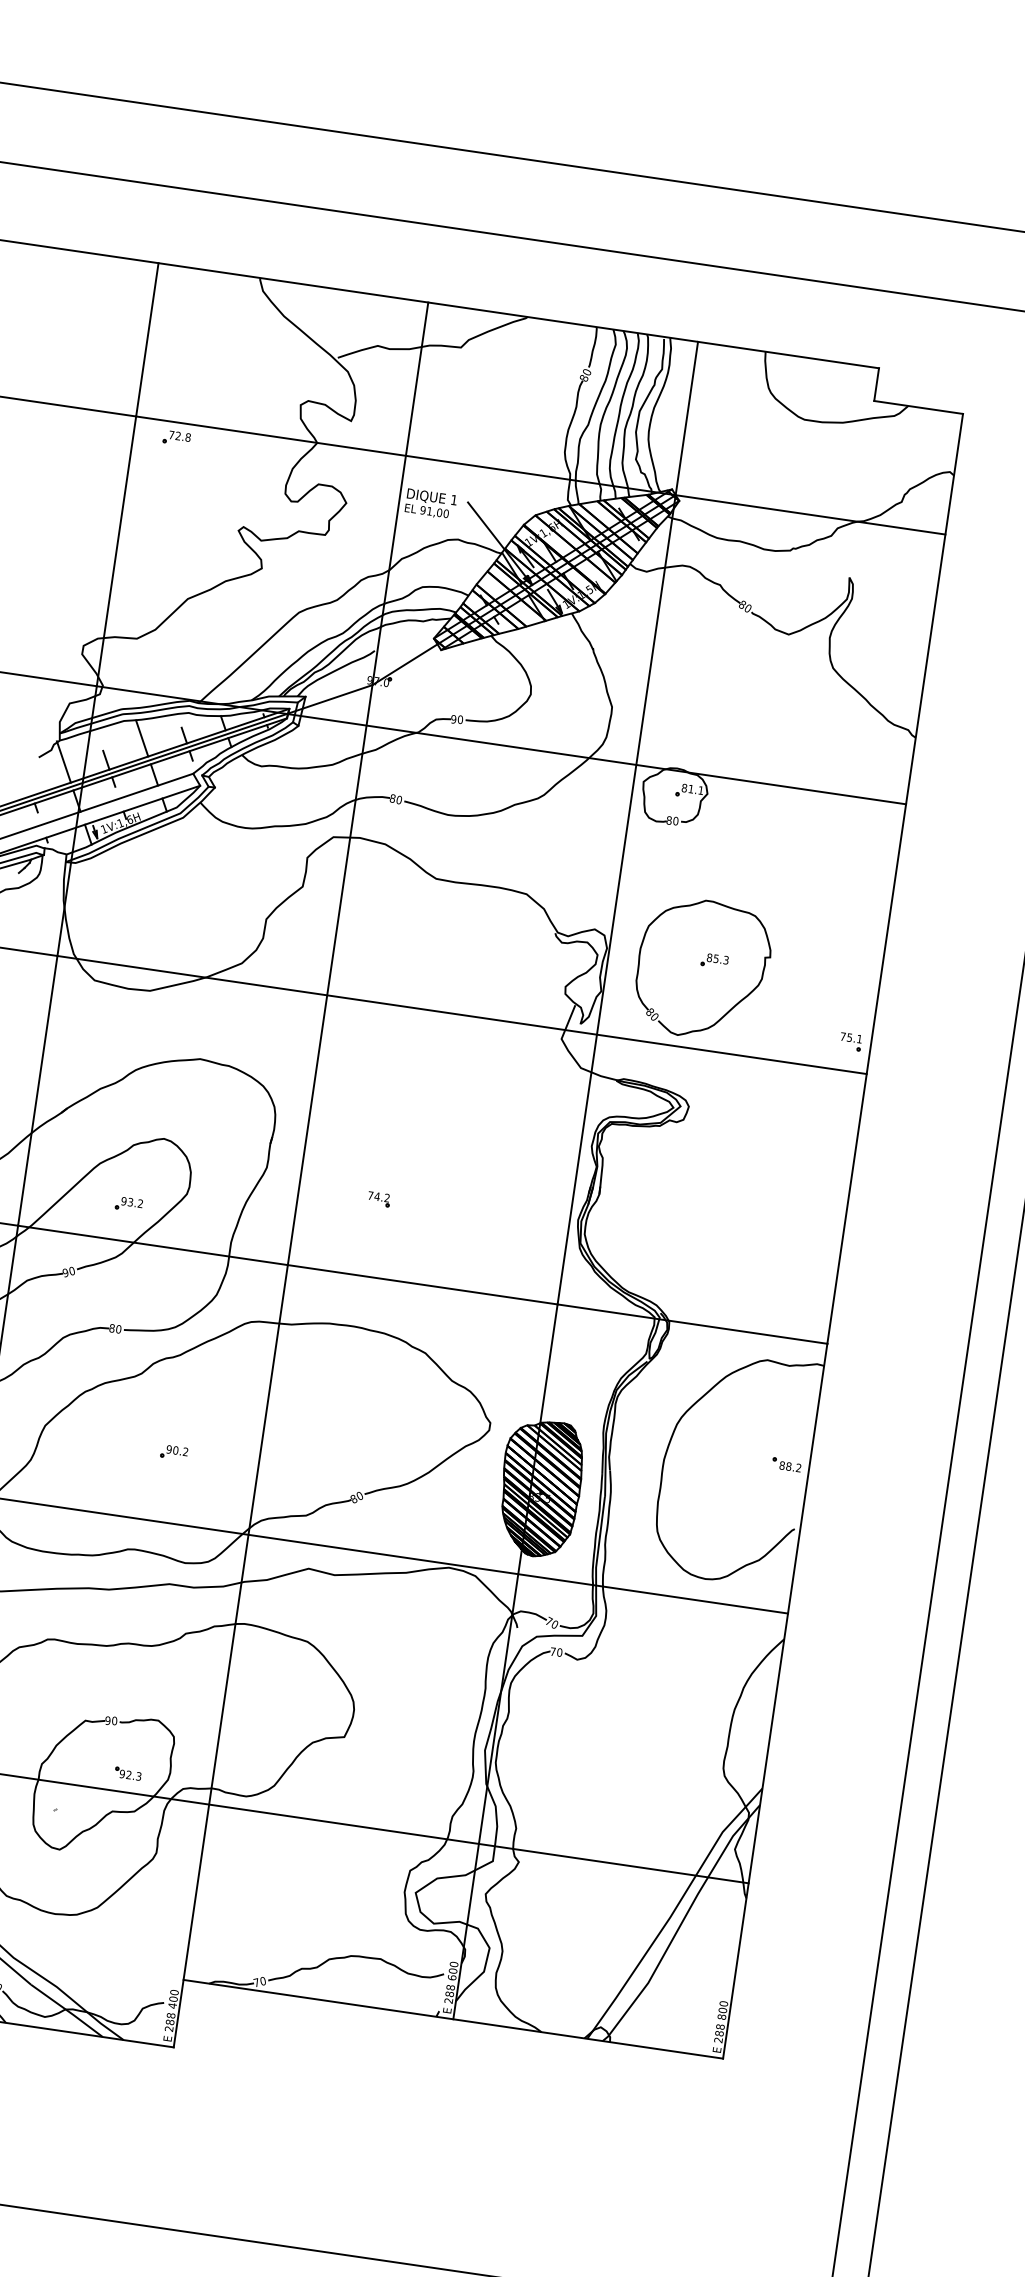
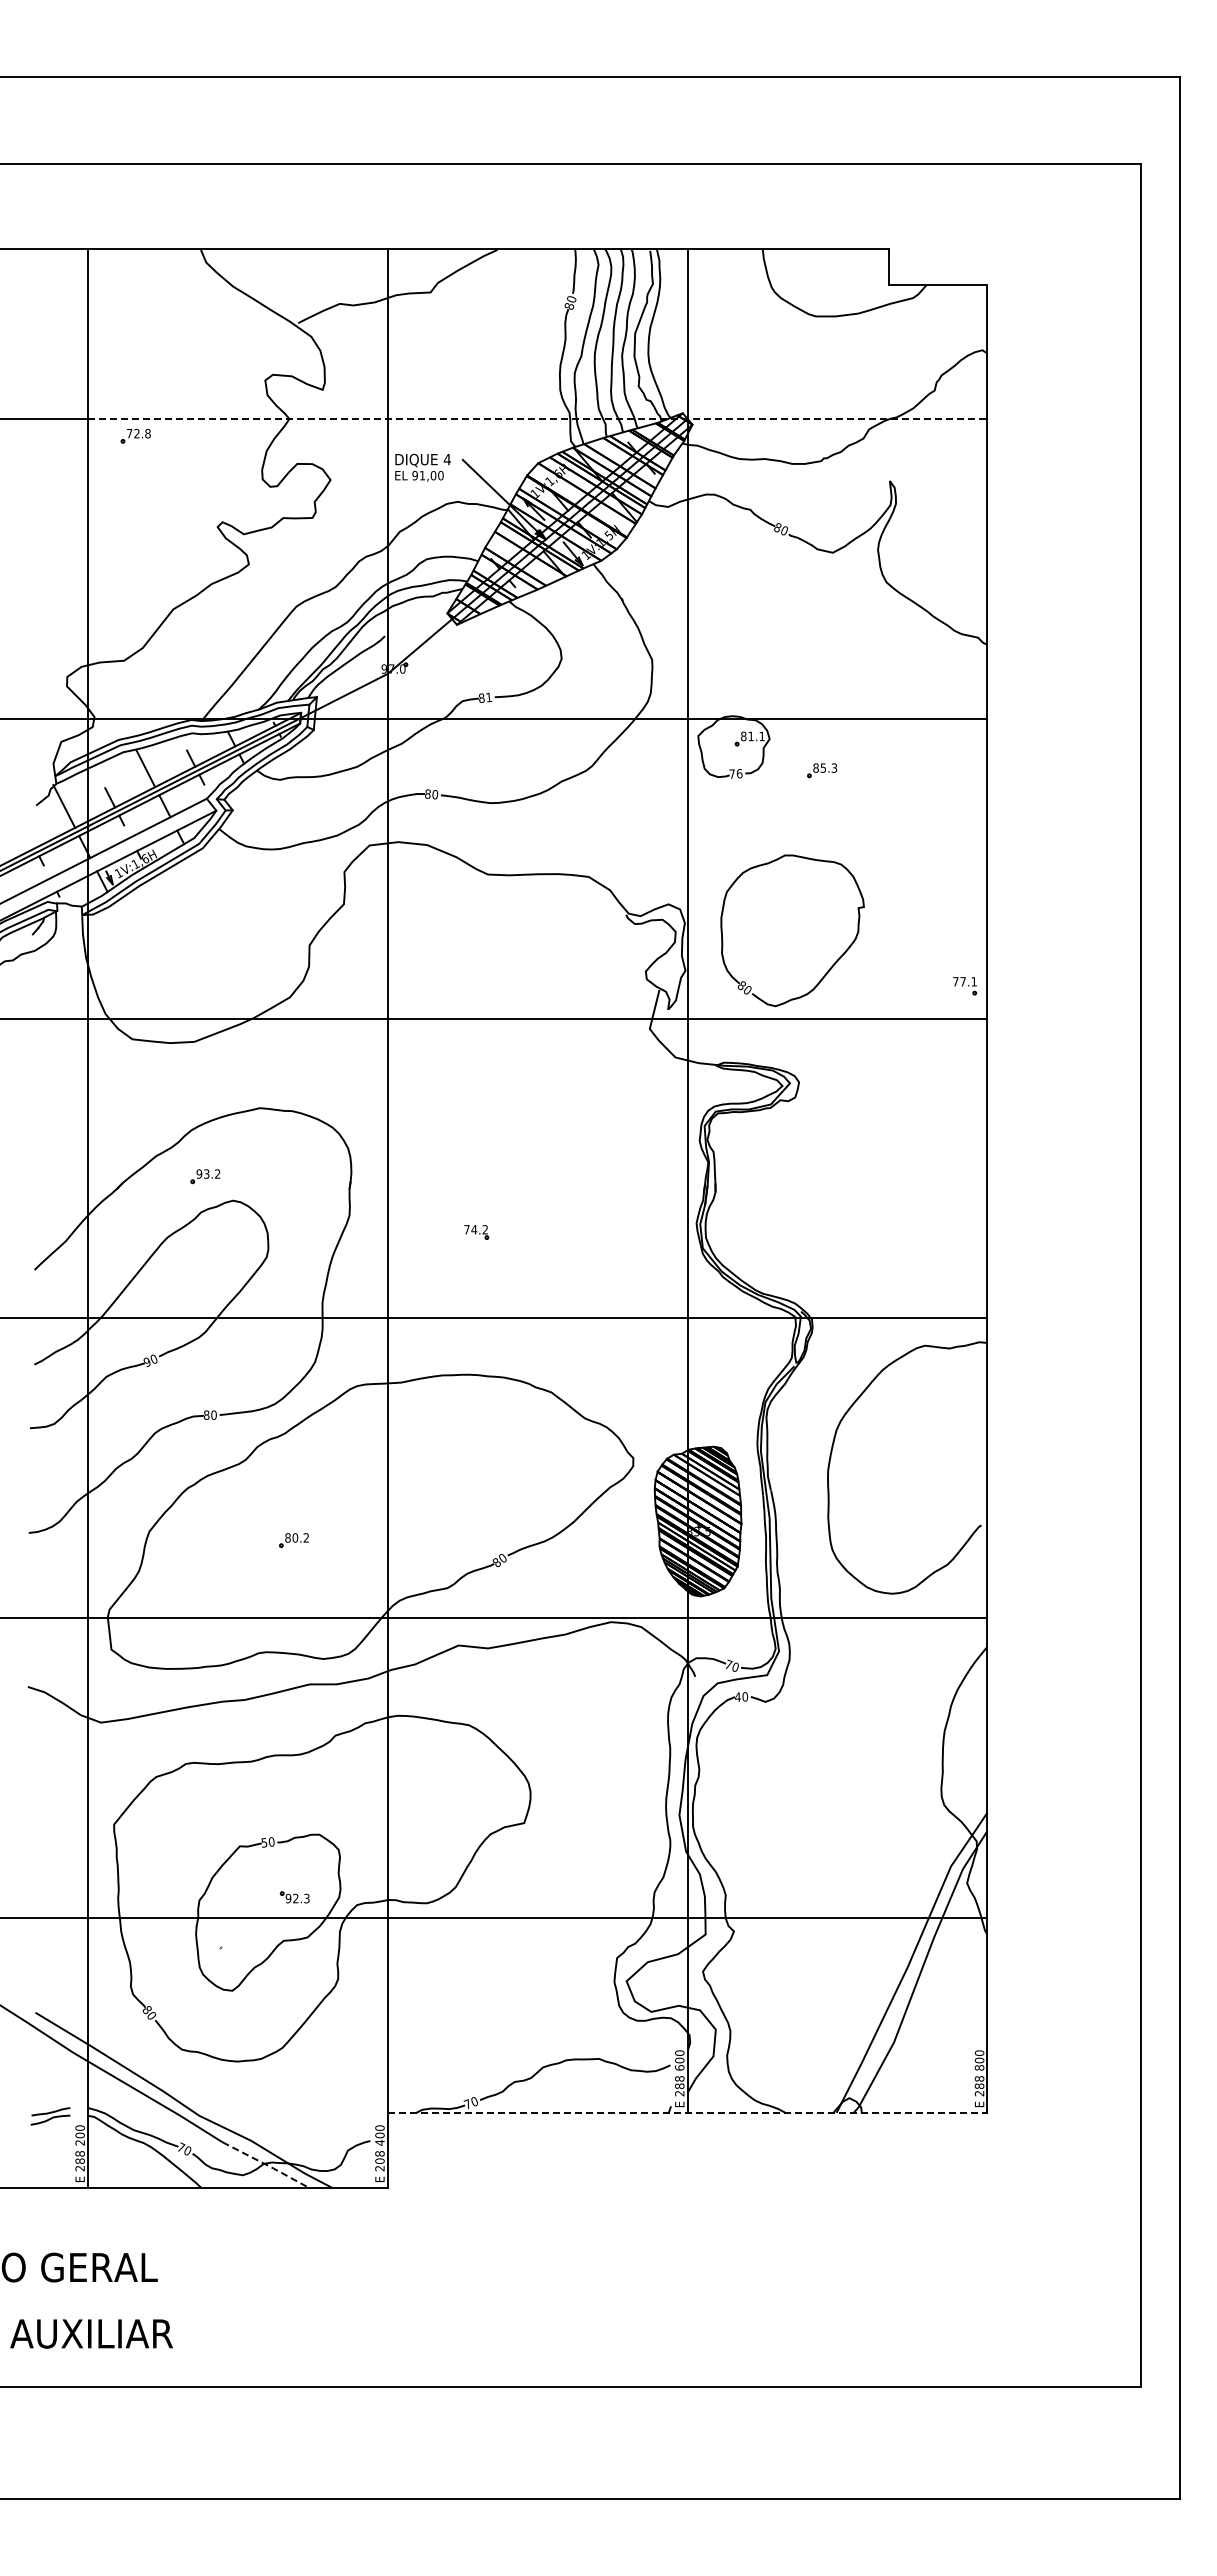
line: (540, 475) -> (537, 419), solid -> dashed
text: (453, 499) -> (446, 459), 1 -> 4
text: (457, 719) -> (485, 697), 90 -> 81
text: (672, 820) -> (735, 773), 80 -> 76
part: (715, 960) -> (822, 770), moved
text: (849, 1037) -> (962, 981), 75.1 -> 77.1
part: (129, 1204) -> (205, 1176), moved
text: (168, 1449) -> (287, 1537), 90.2 -> 80.2
part: (786, 1464) -> (962, 1456), removed
text: (552, 1651) -> (737, 1696), 70 -> 40
text: (108, 1720) -> (264, 1842), 90 -> 50
line: (67, 2010) -> (266, 2164), solid -> dashed
line: (453, 2018) -> (687, 2112), solid -> dashed
text: (169, 2021) -> (379, 2160), 288 -> 208

